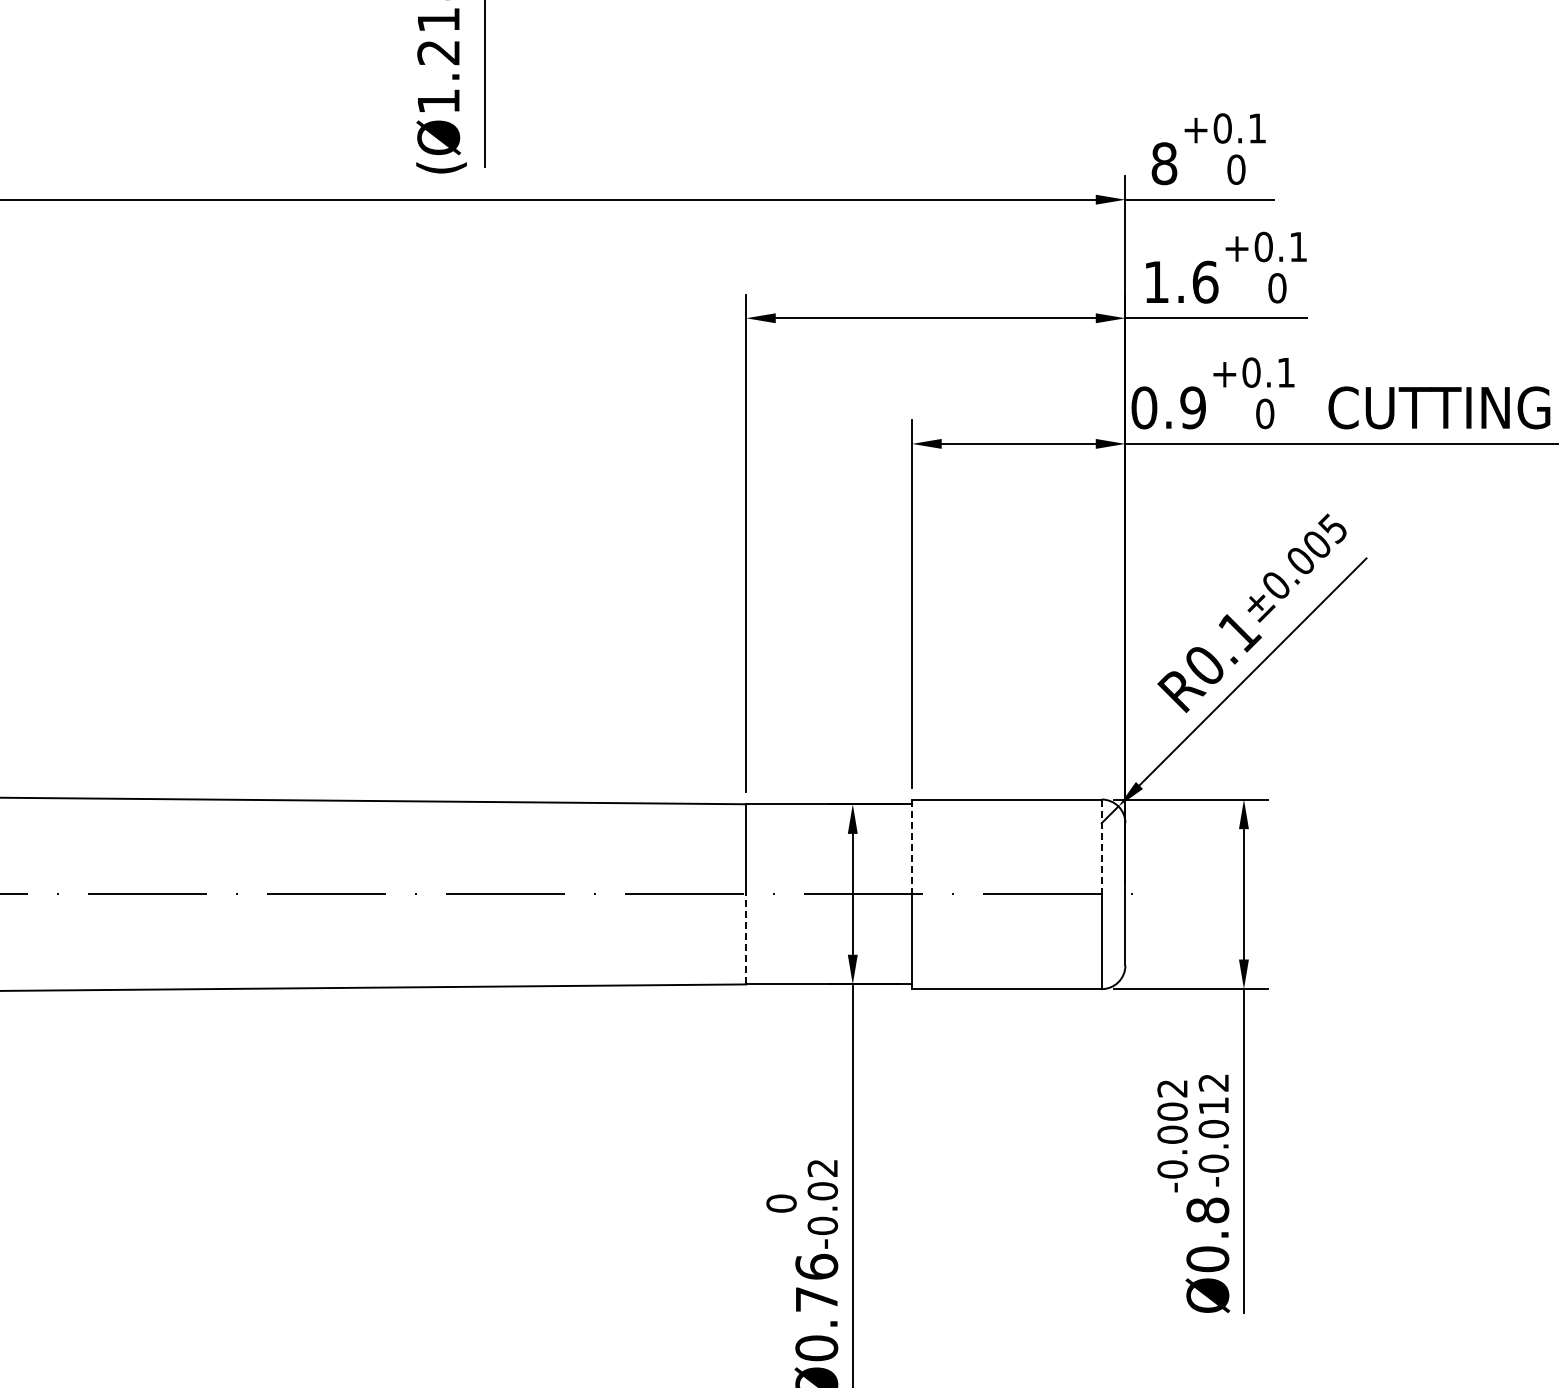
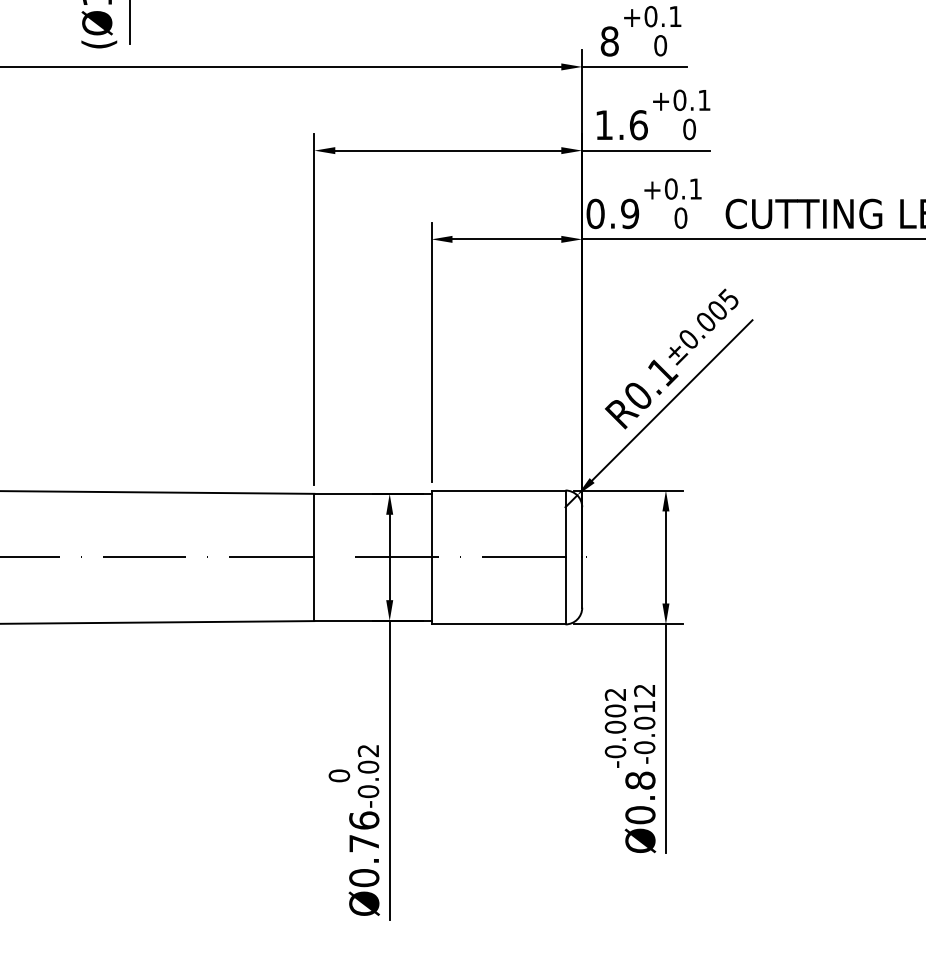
line: (912, 847) -> (431, 524), dashed -> solid
line: (1101, 847) -> (565, 524), dashed -> solid
line: (746, 938) -> (314, 588), dashed -> solid

